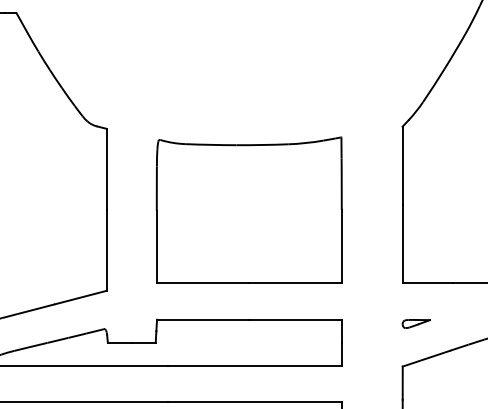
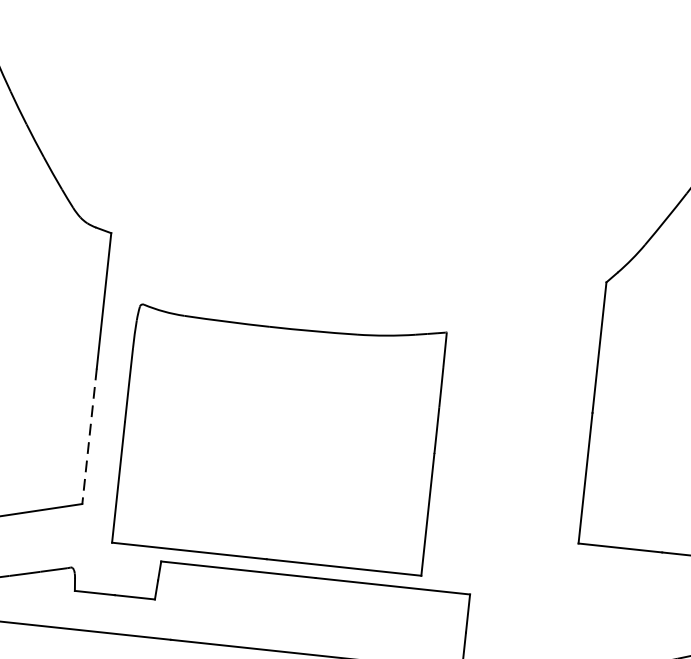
part: (248, 209) -> (278, 436), moved
line: (106, 250) -> (89, 436), solid -> dashed
part: (415, 323) -> (592, 613), removed

